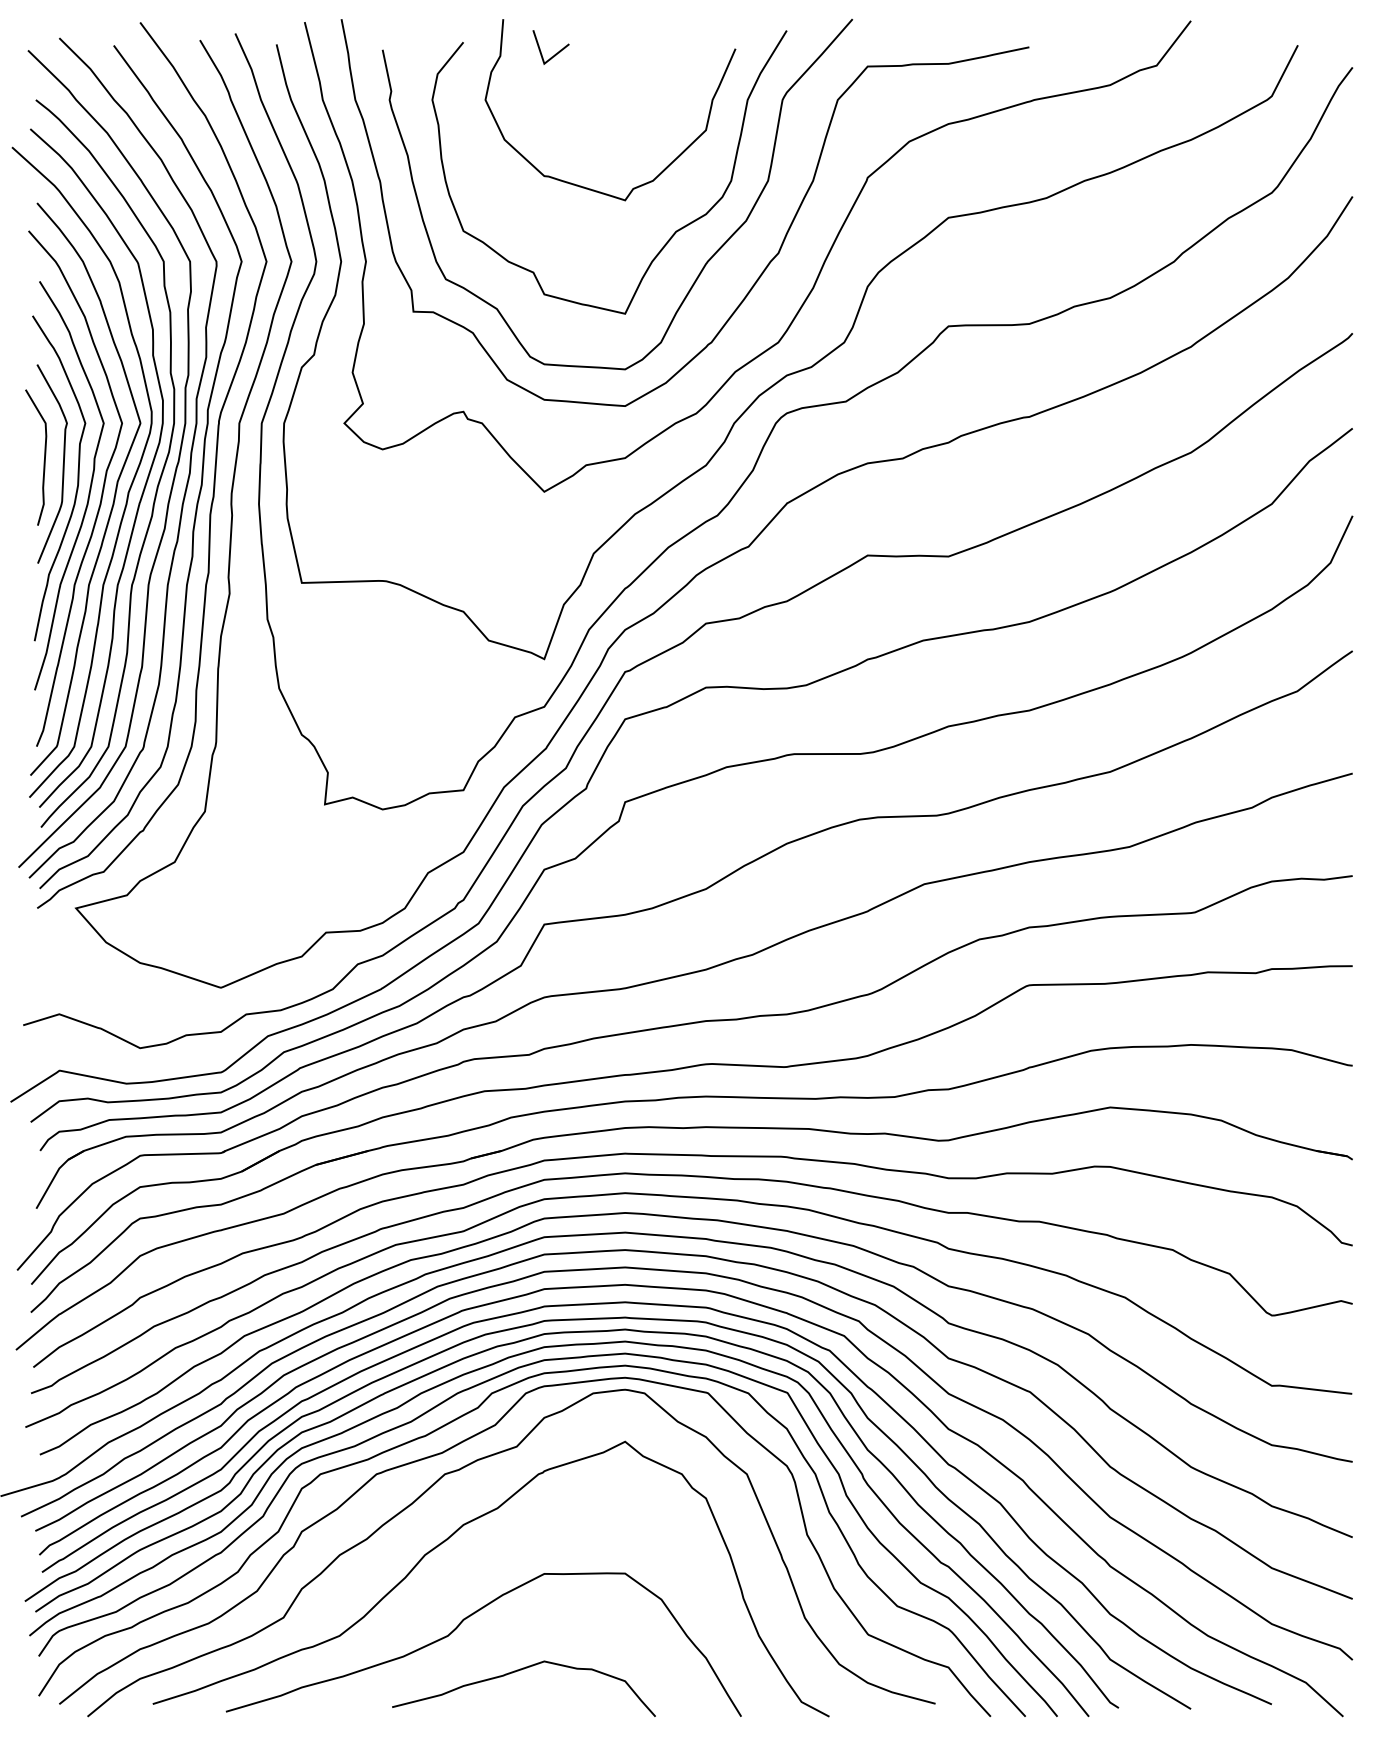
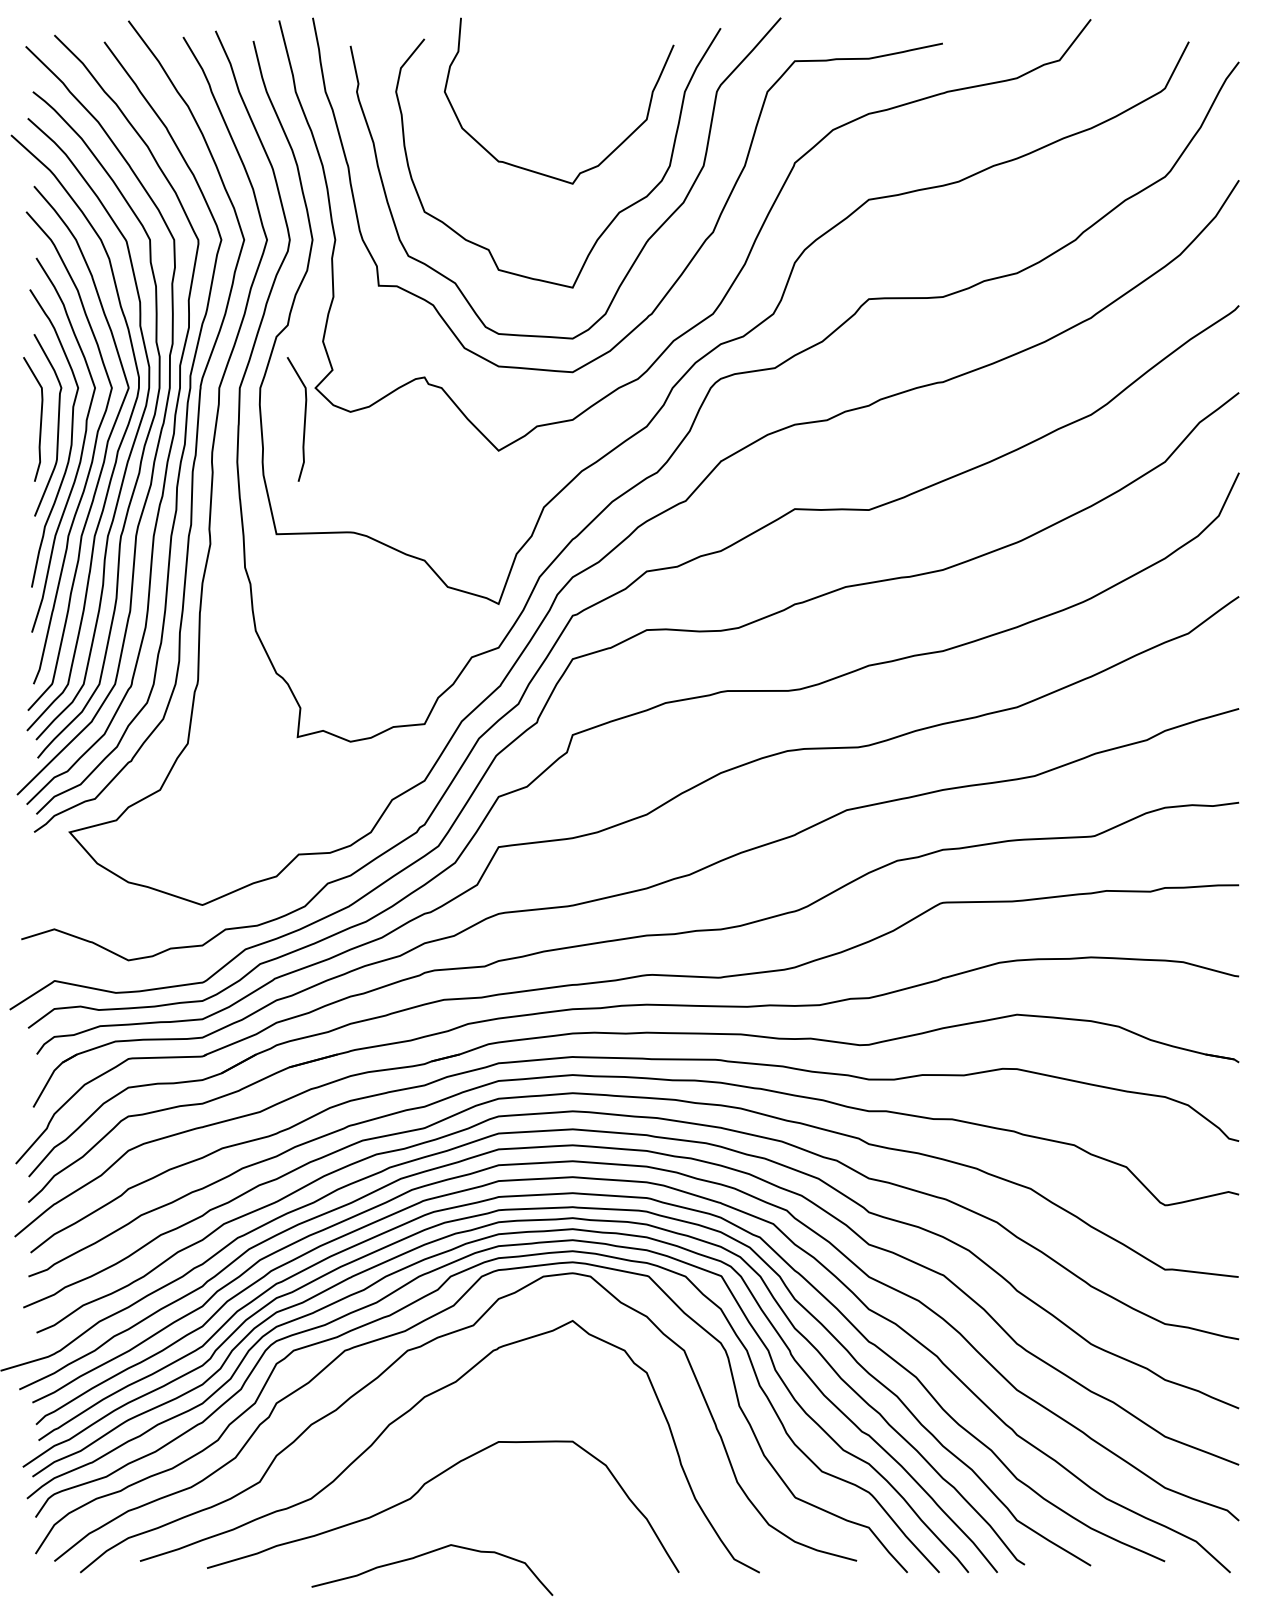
line: (555, 53) -> (508, 49), removed
curve: (332, 457) -> (304, 419), added
curve: (518, 1671) -> (427, 1554), moved

